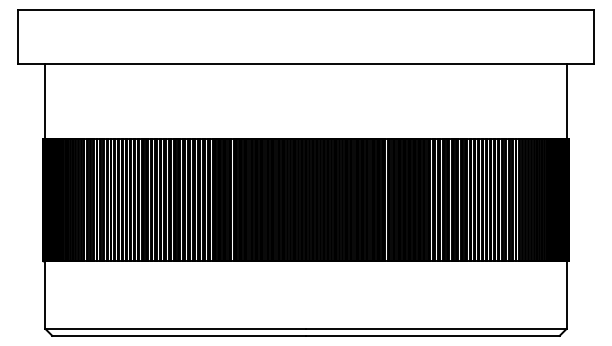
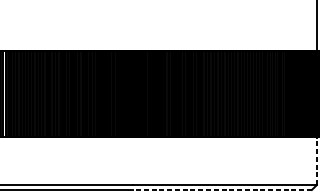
line: (566, 295) -> (316, 161), solid -> dashed
line: (432, 335) -> (222, 189), solid -> dashed

